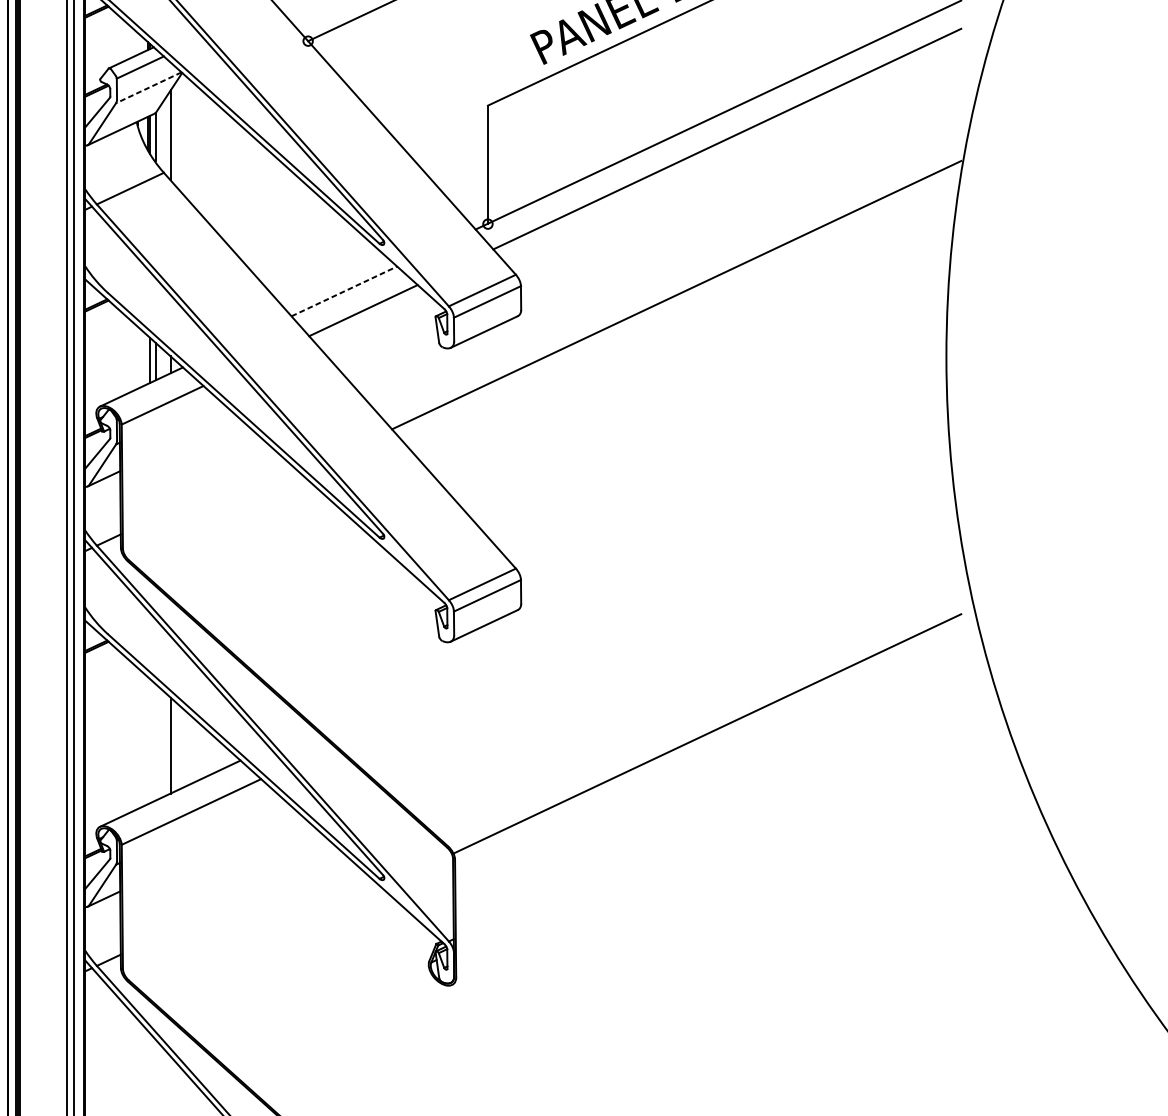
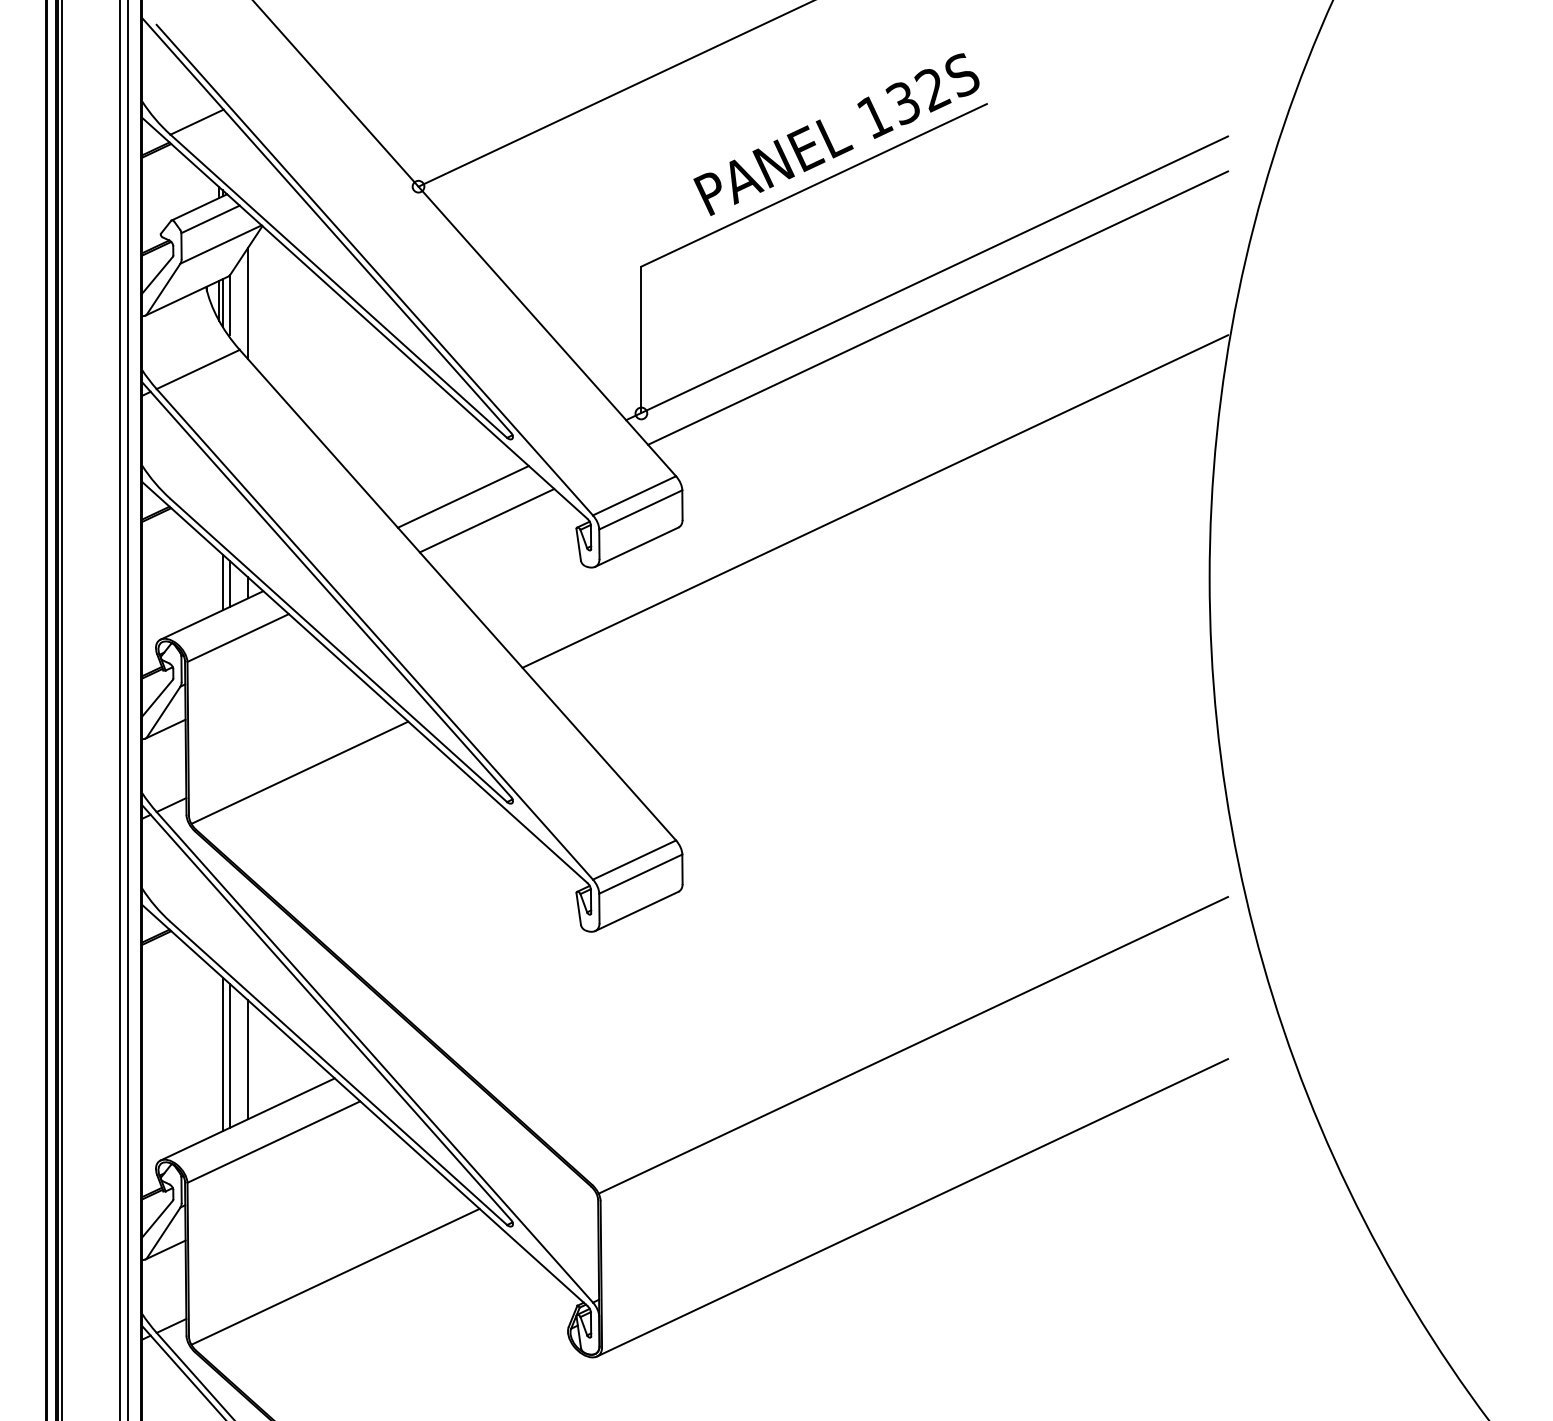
line: (149, 87) -> (221, 244), dashed -> solid
line: (344, 291) -> (463, 496), dashed -> solid
line: (212, 513) -> (299, 772), added
line: (149, 741) -> (222, 1054), added
line: (155, 742) -> (229, 1055), added
line: (706, 864) -> (912, 1207), added
line: (241, 920) -> (335, 1276), added

